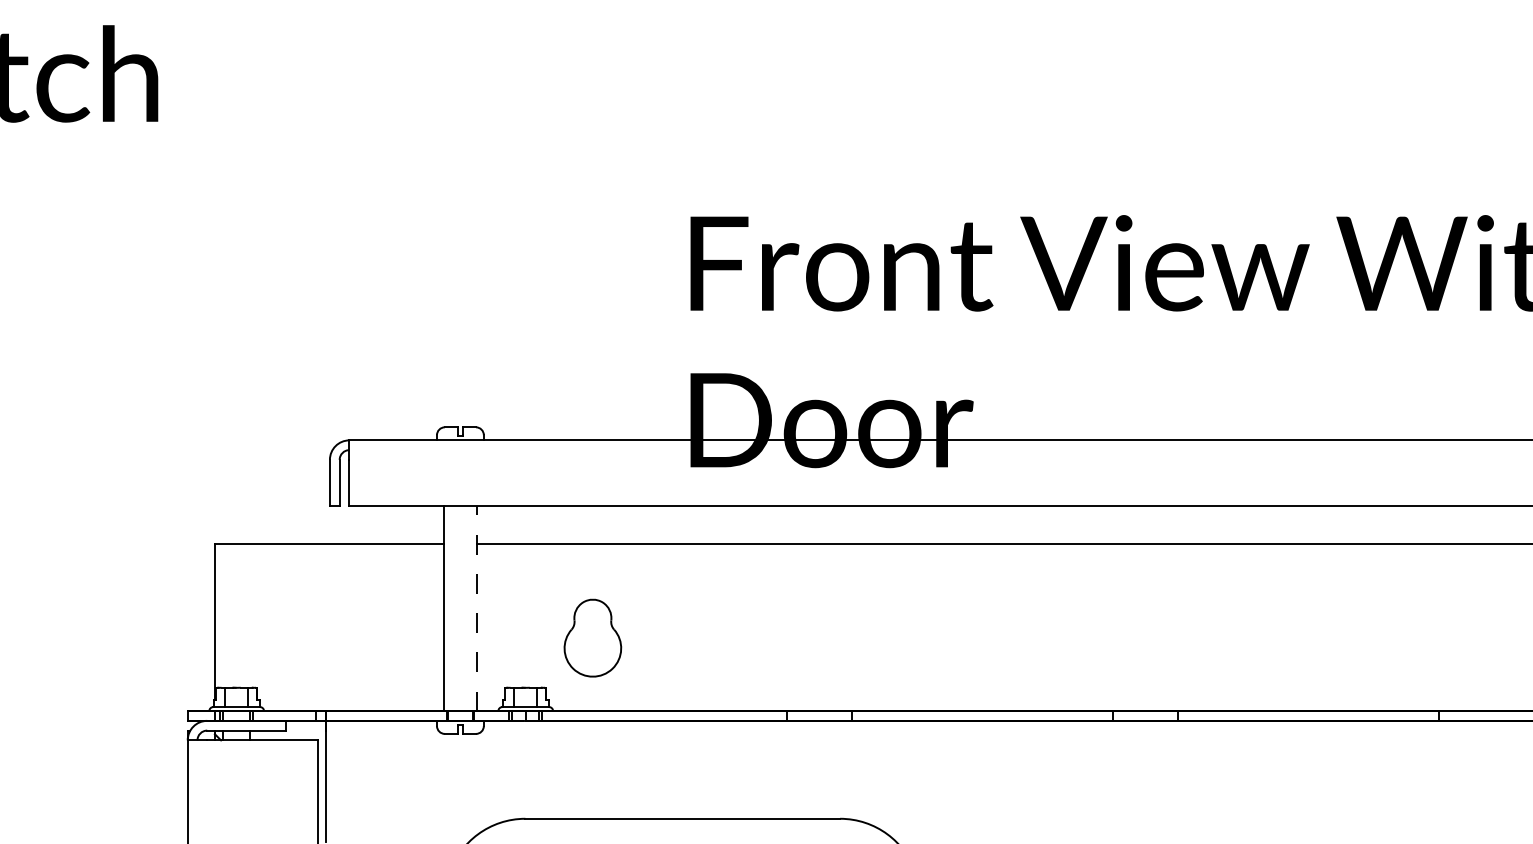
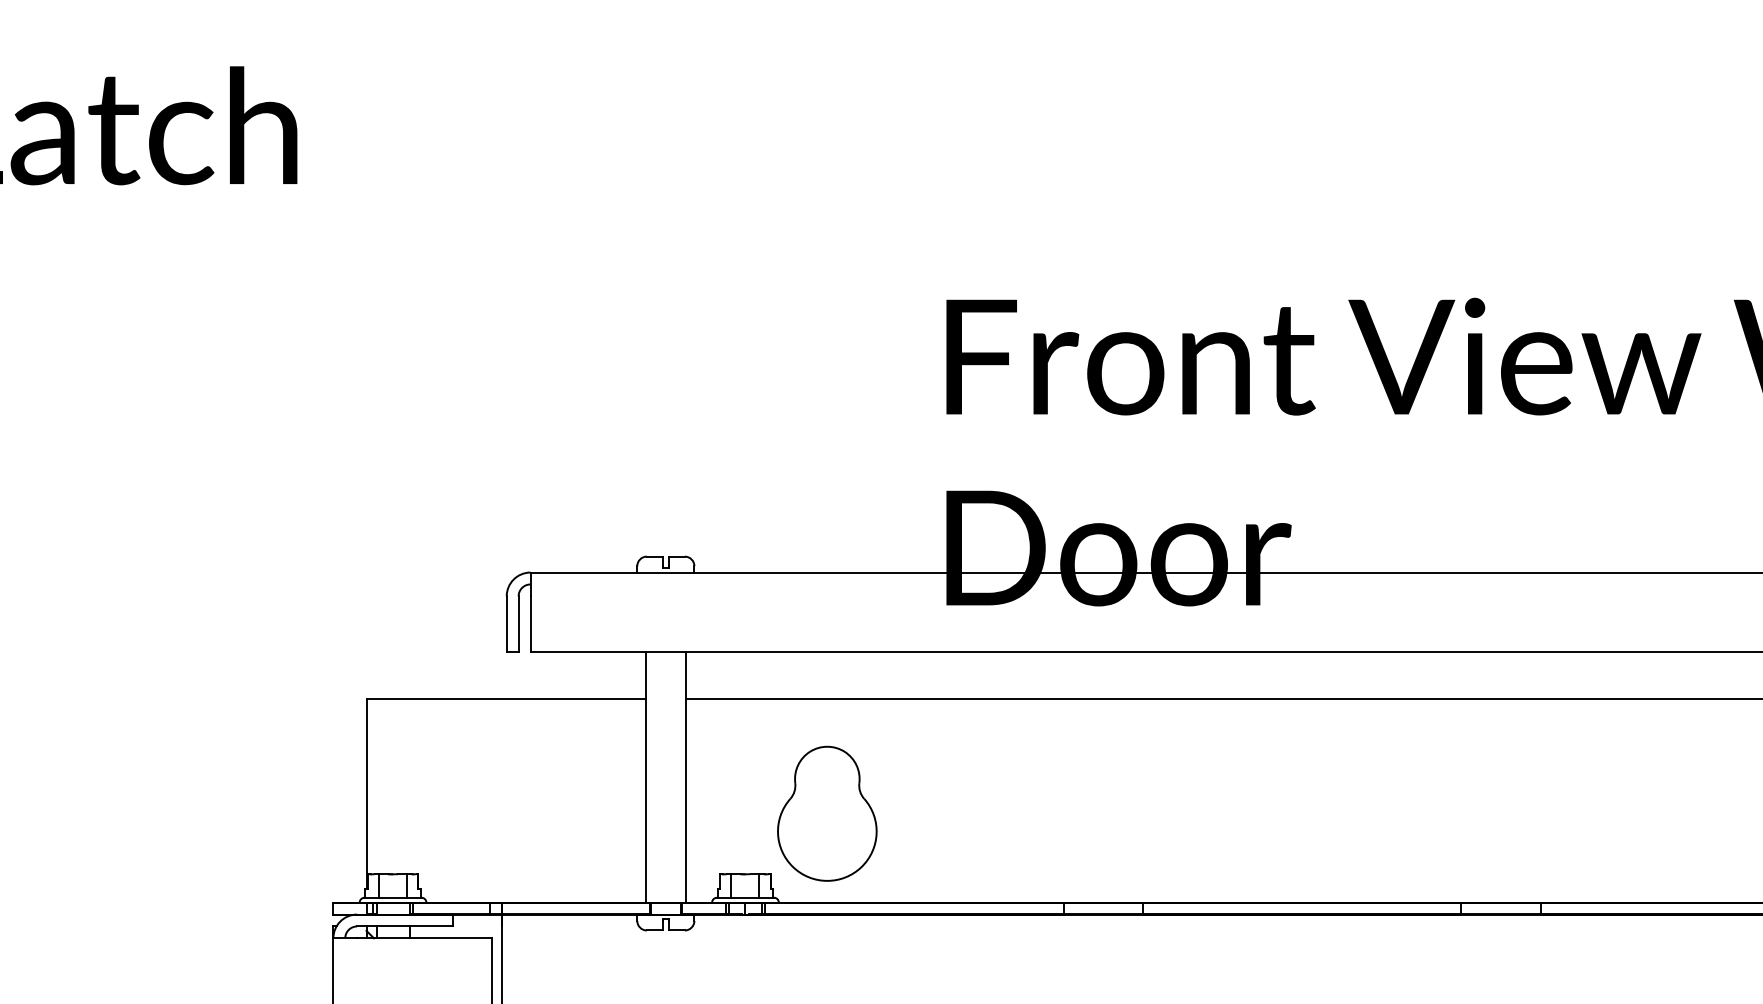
line: (476, 608) -> (685, 777), dashed -> solid
part: (592, 637) -> (826, 812), size x1.43

